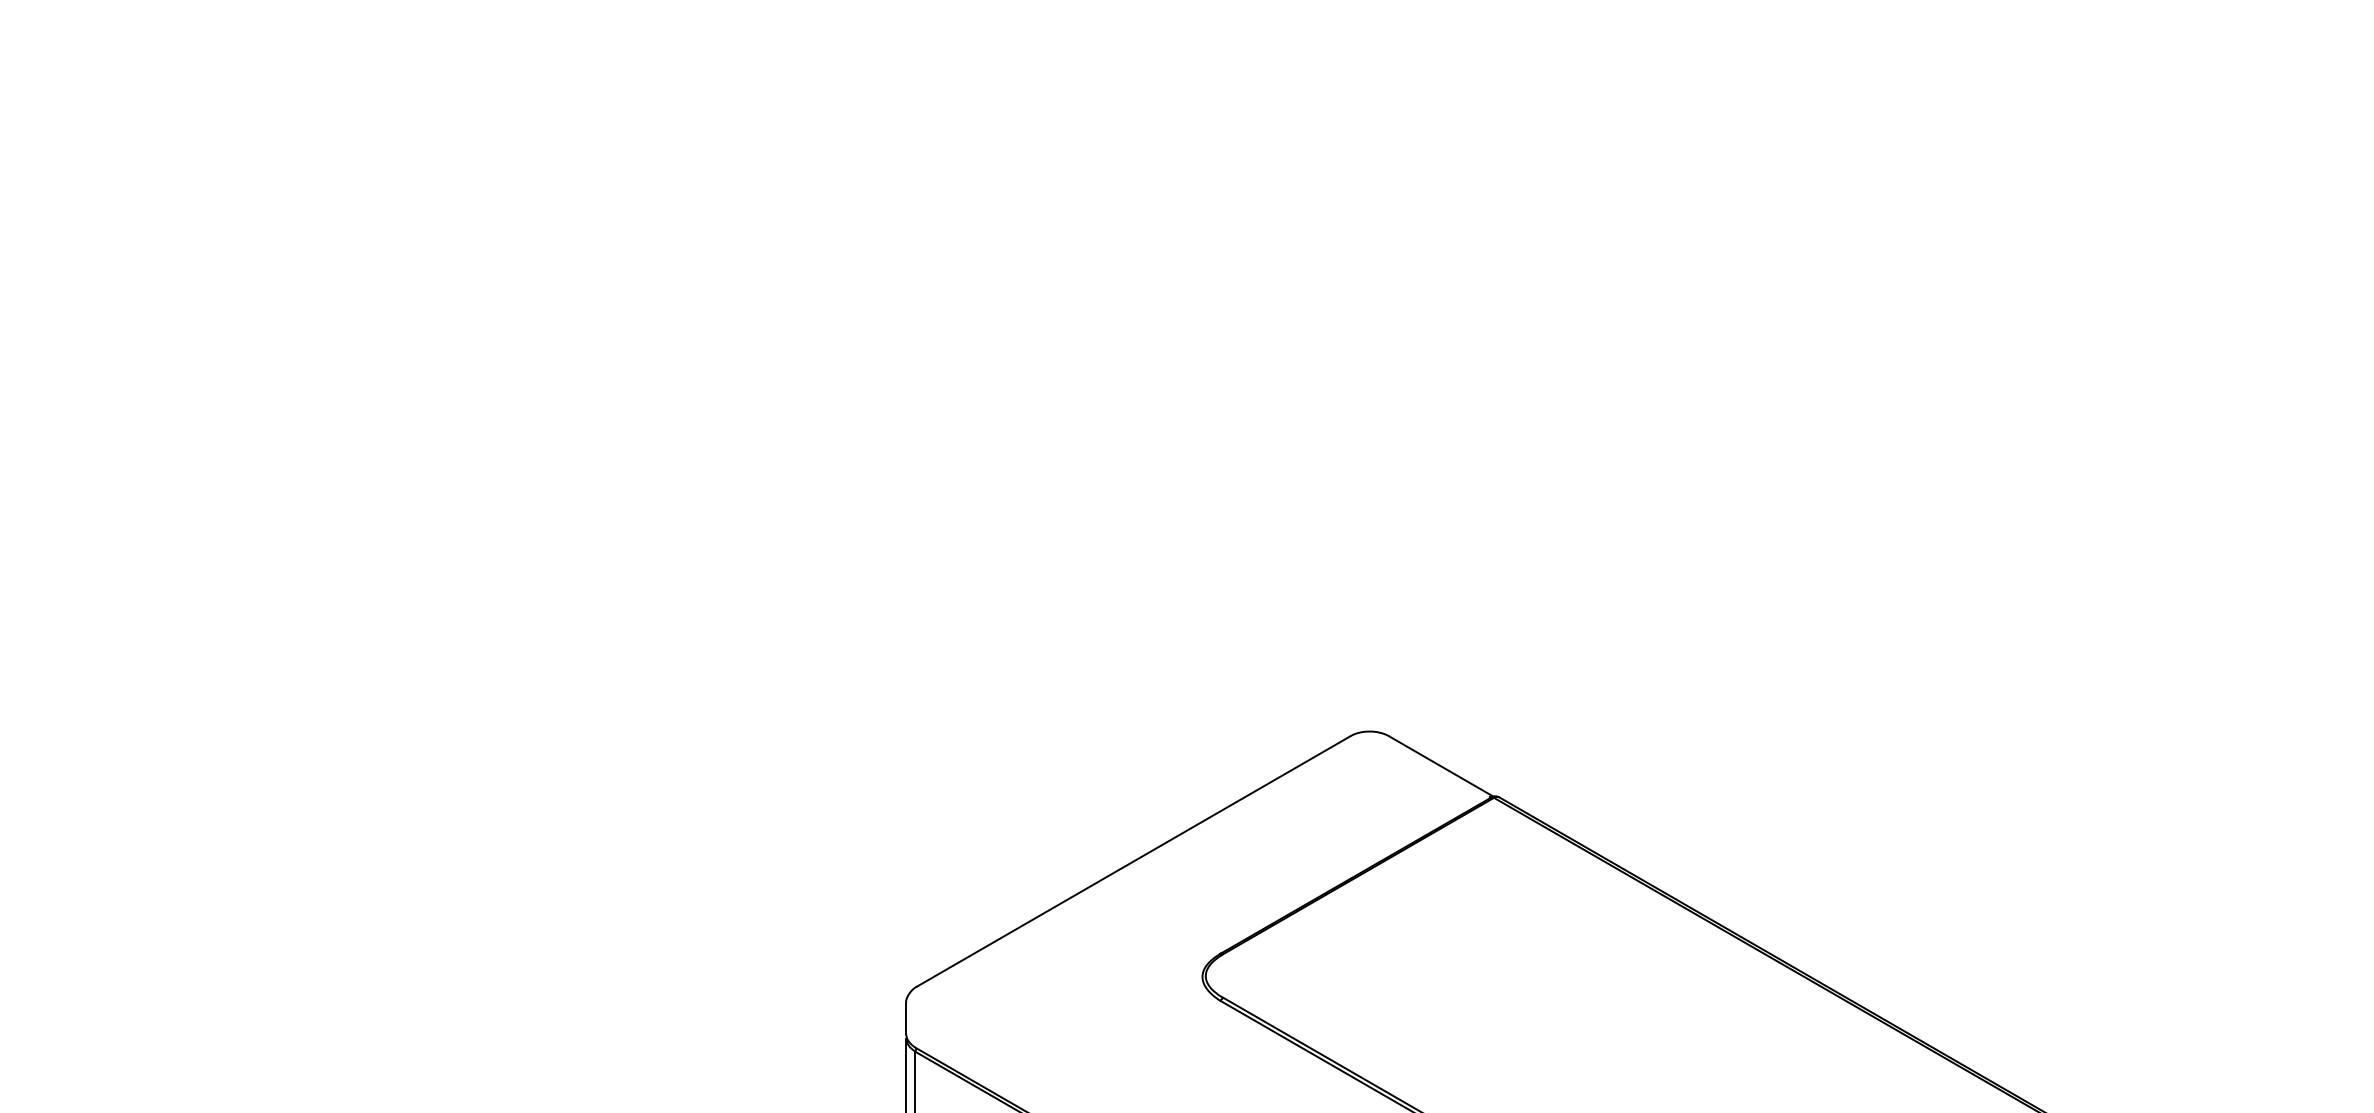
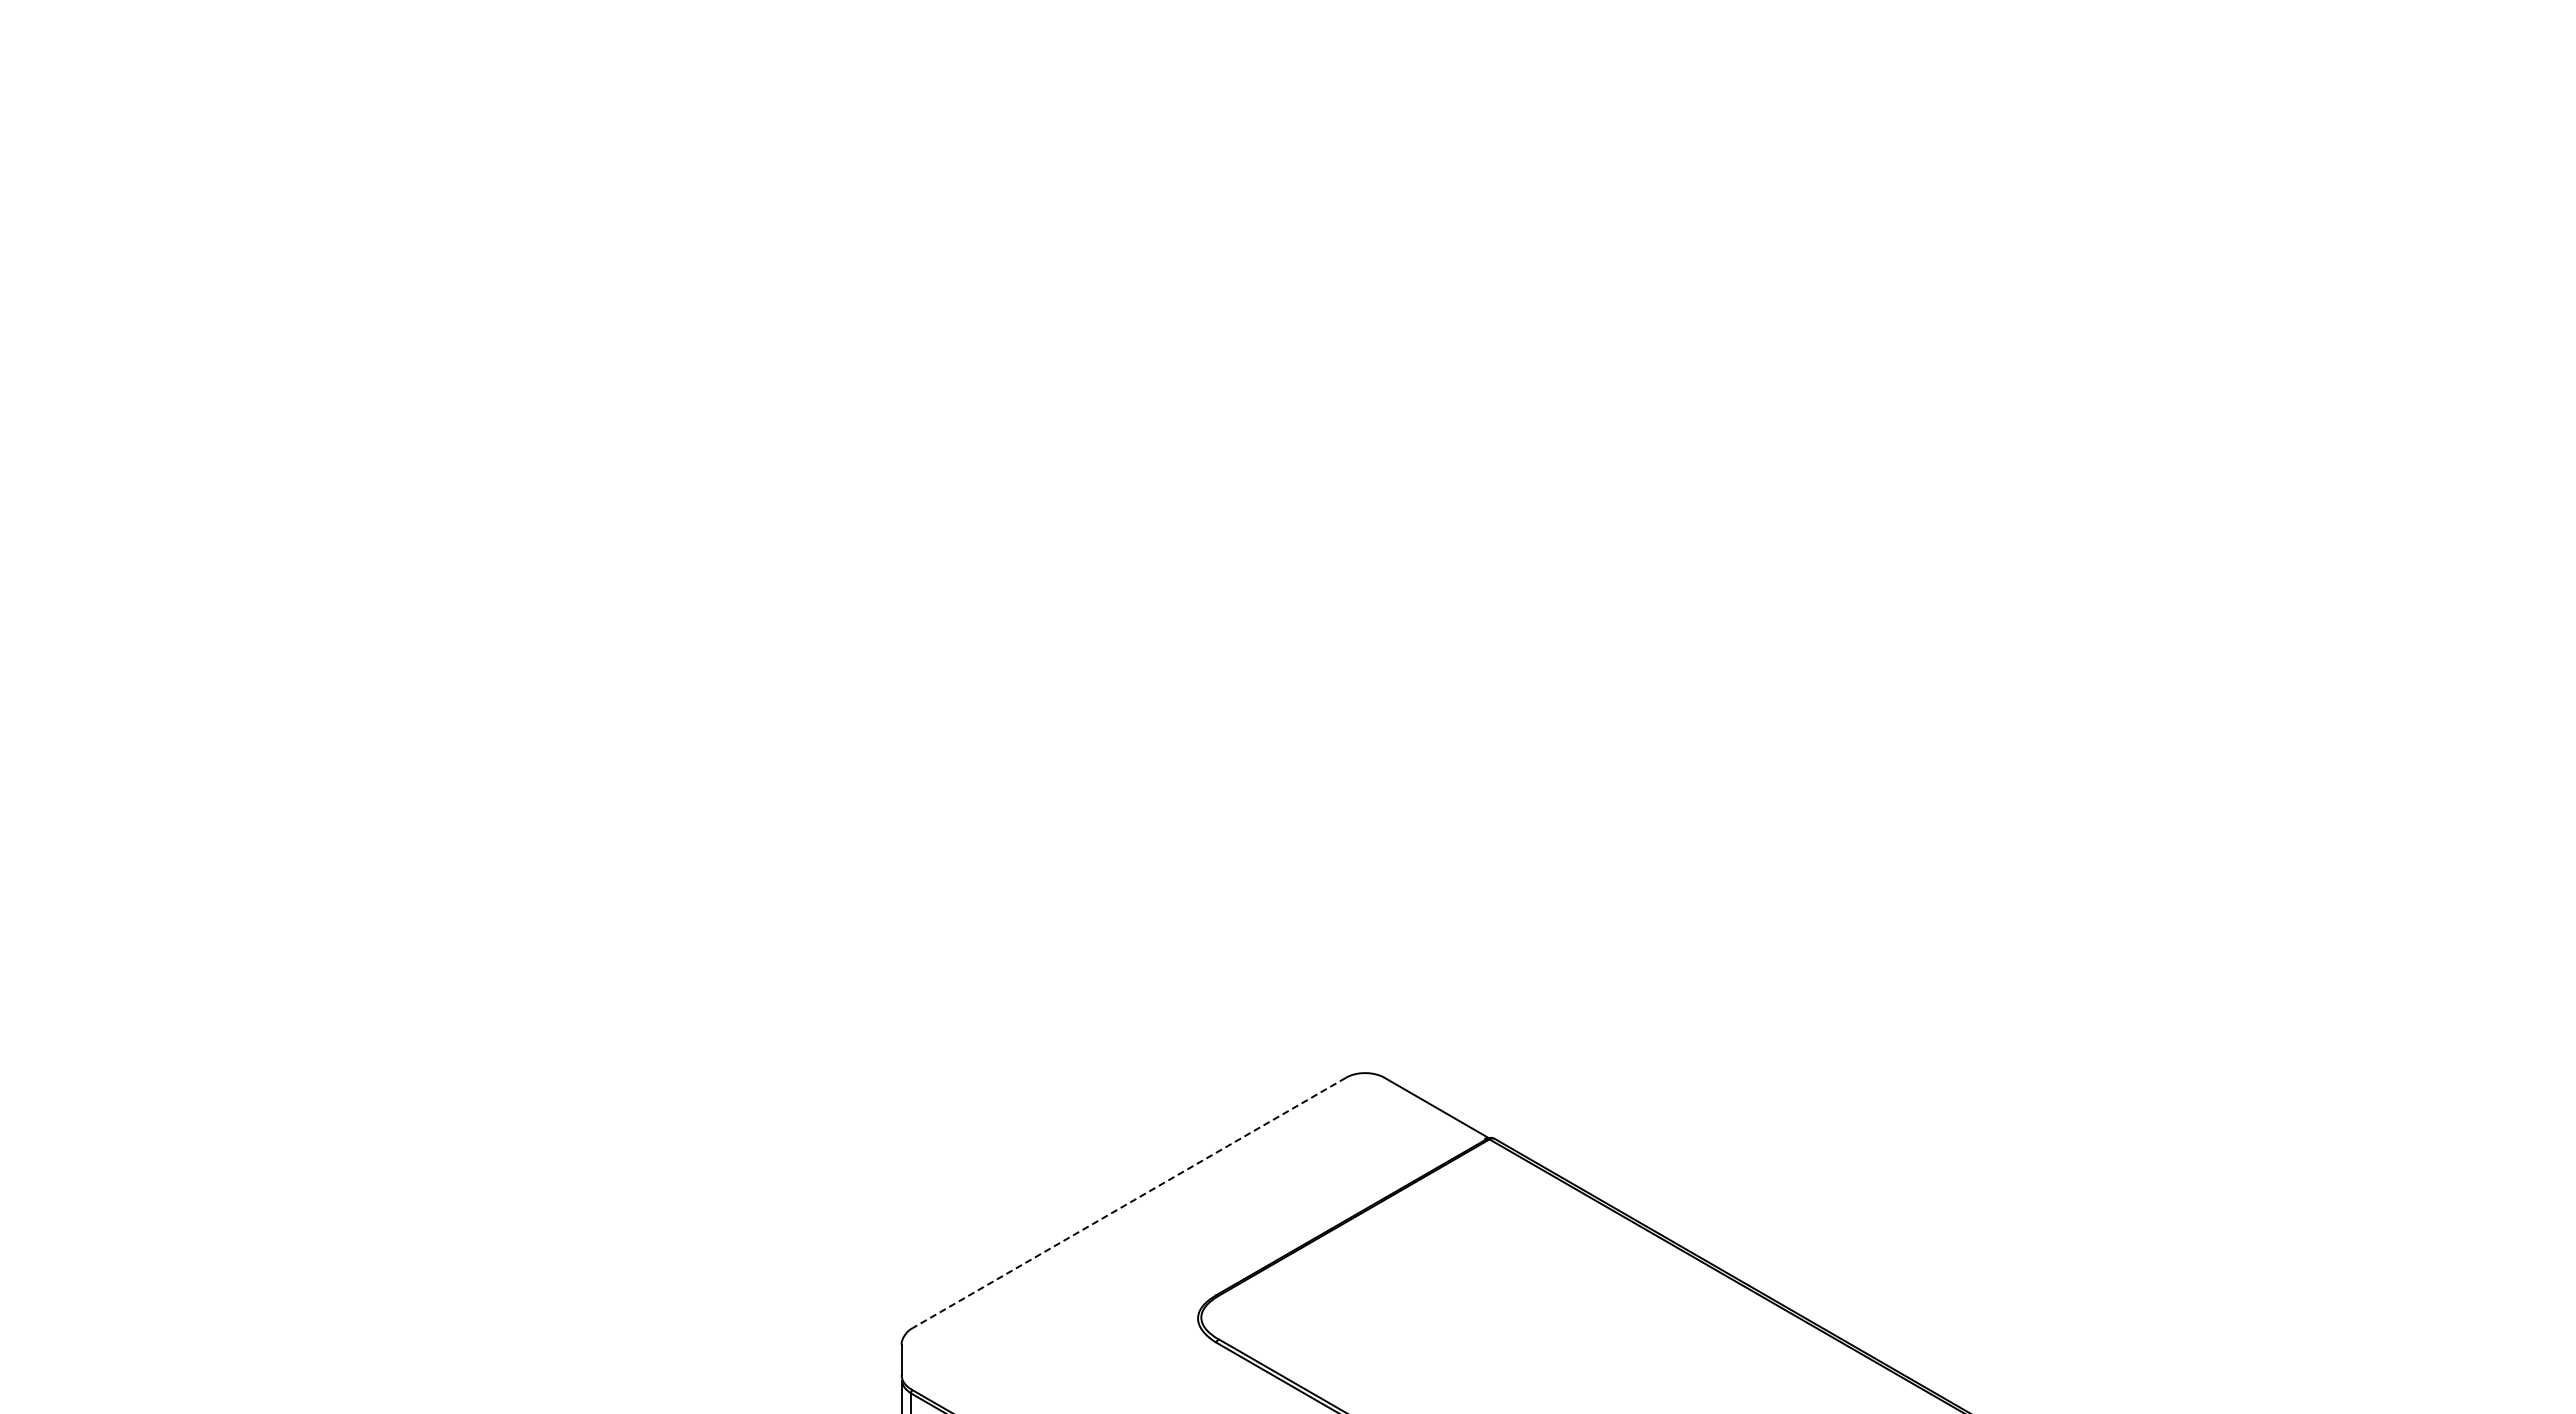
line: (1132, 861) -> (1128, 1203), solid -> dashed

